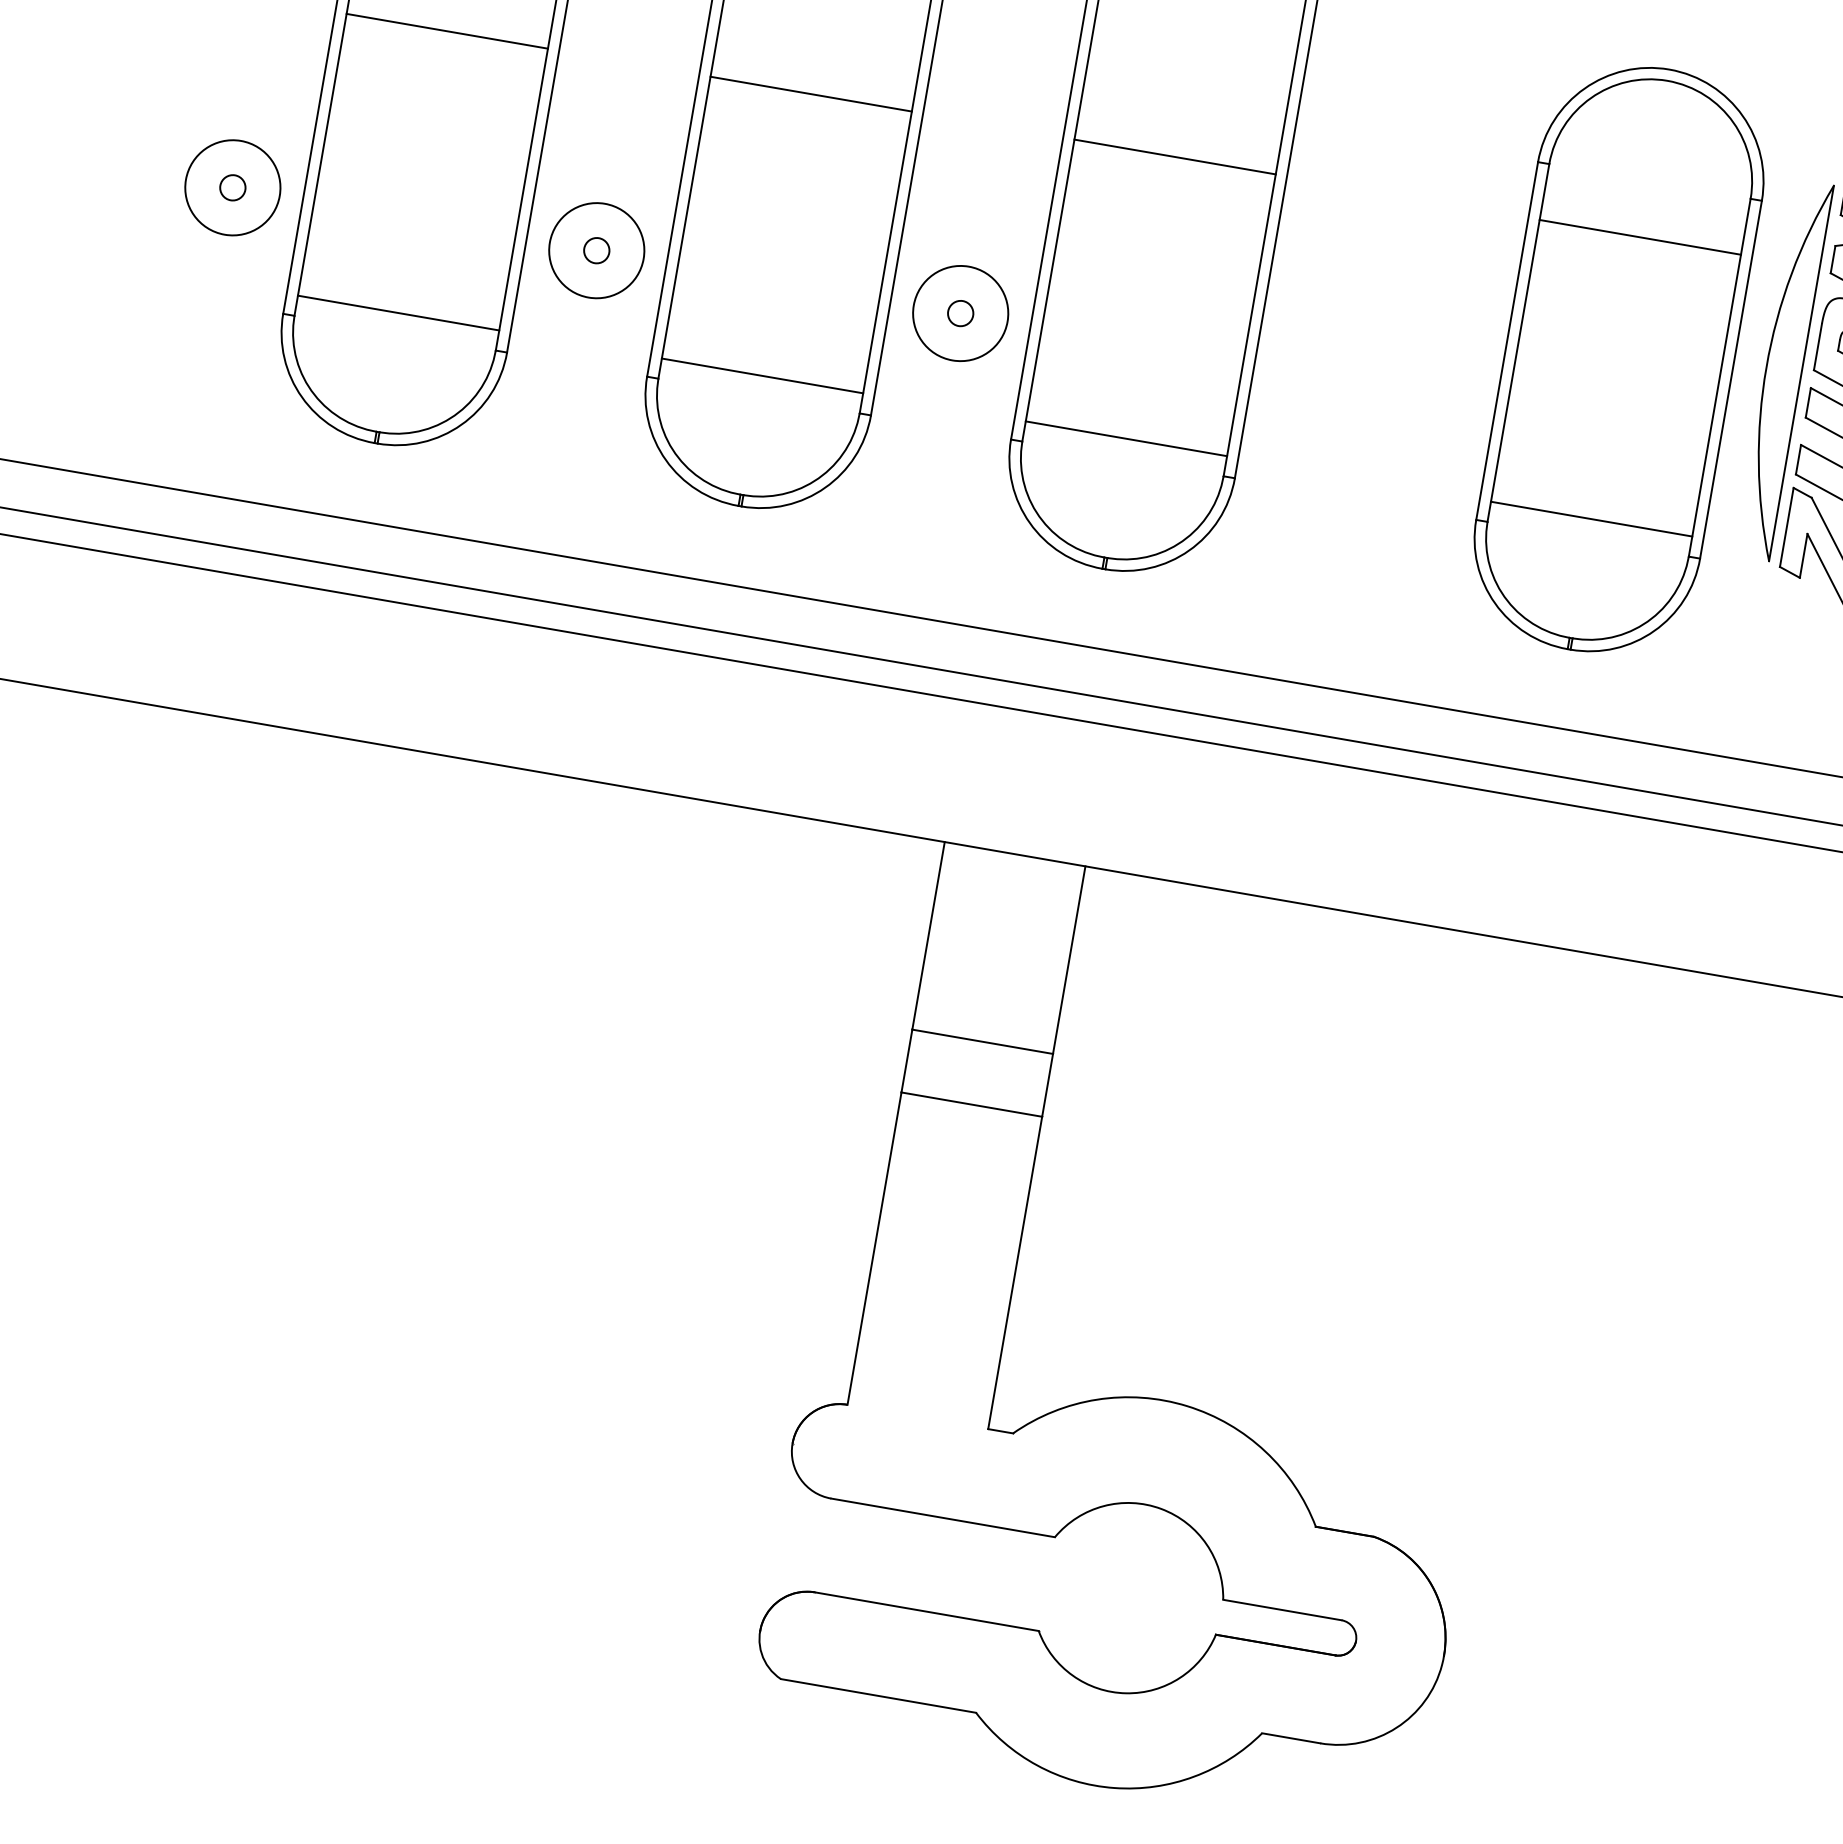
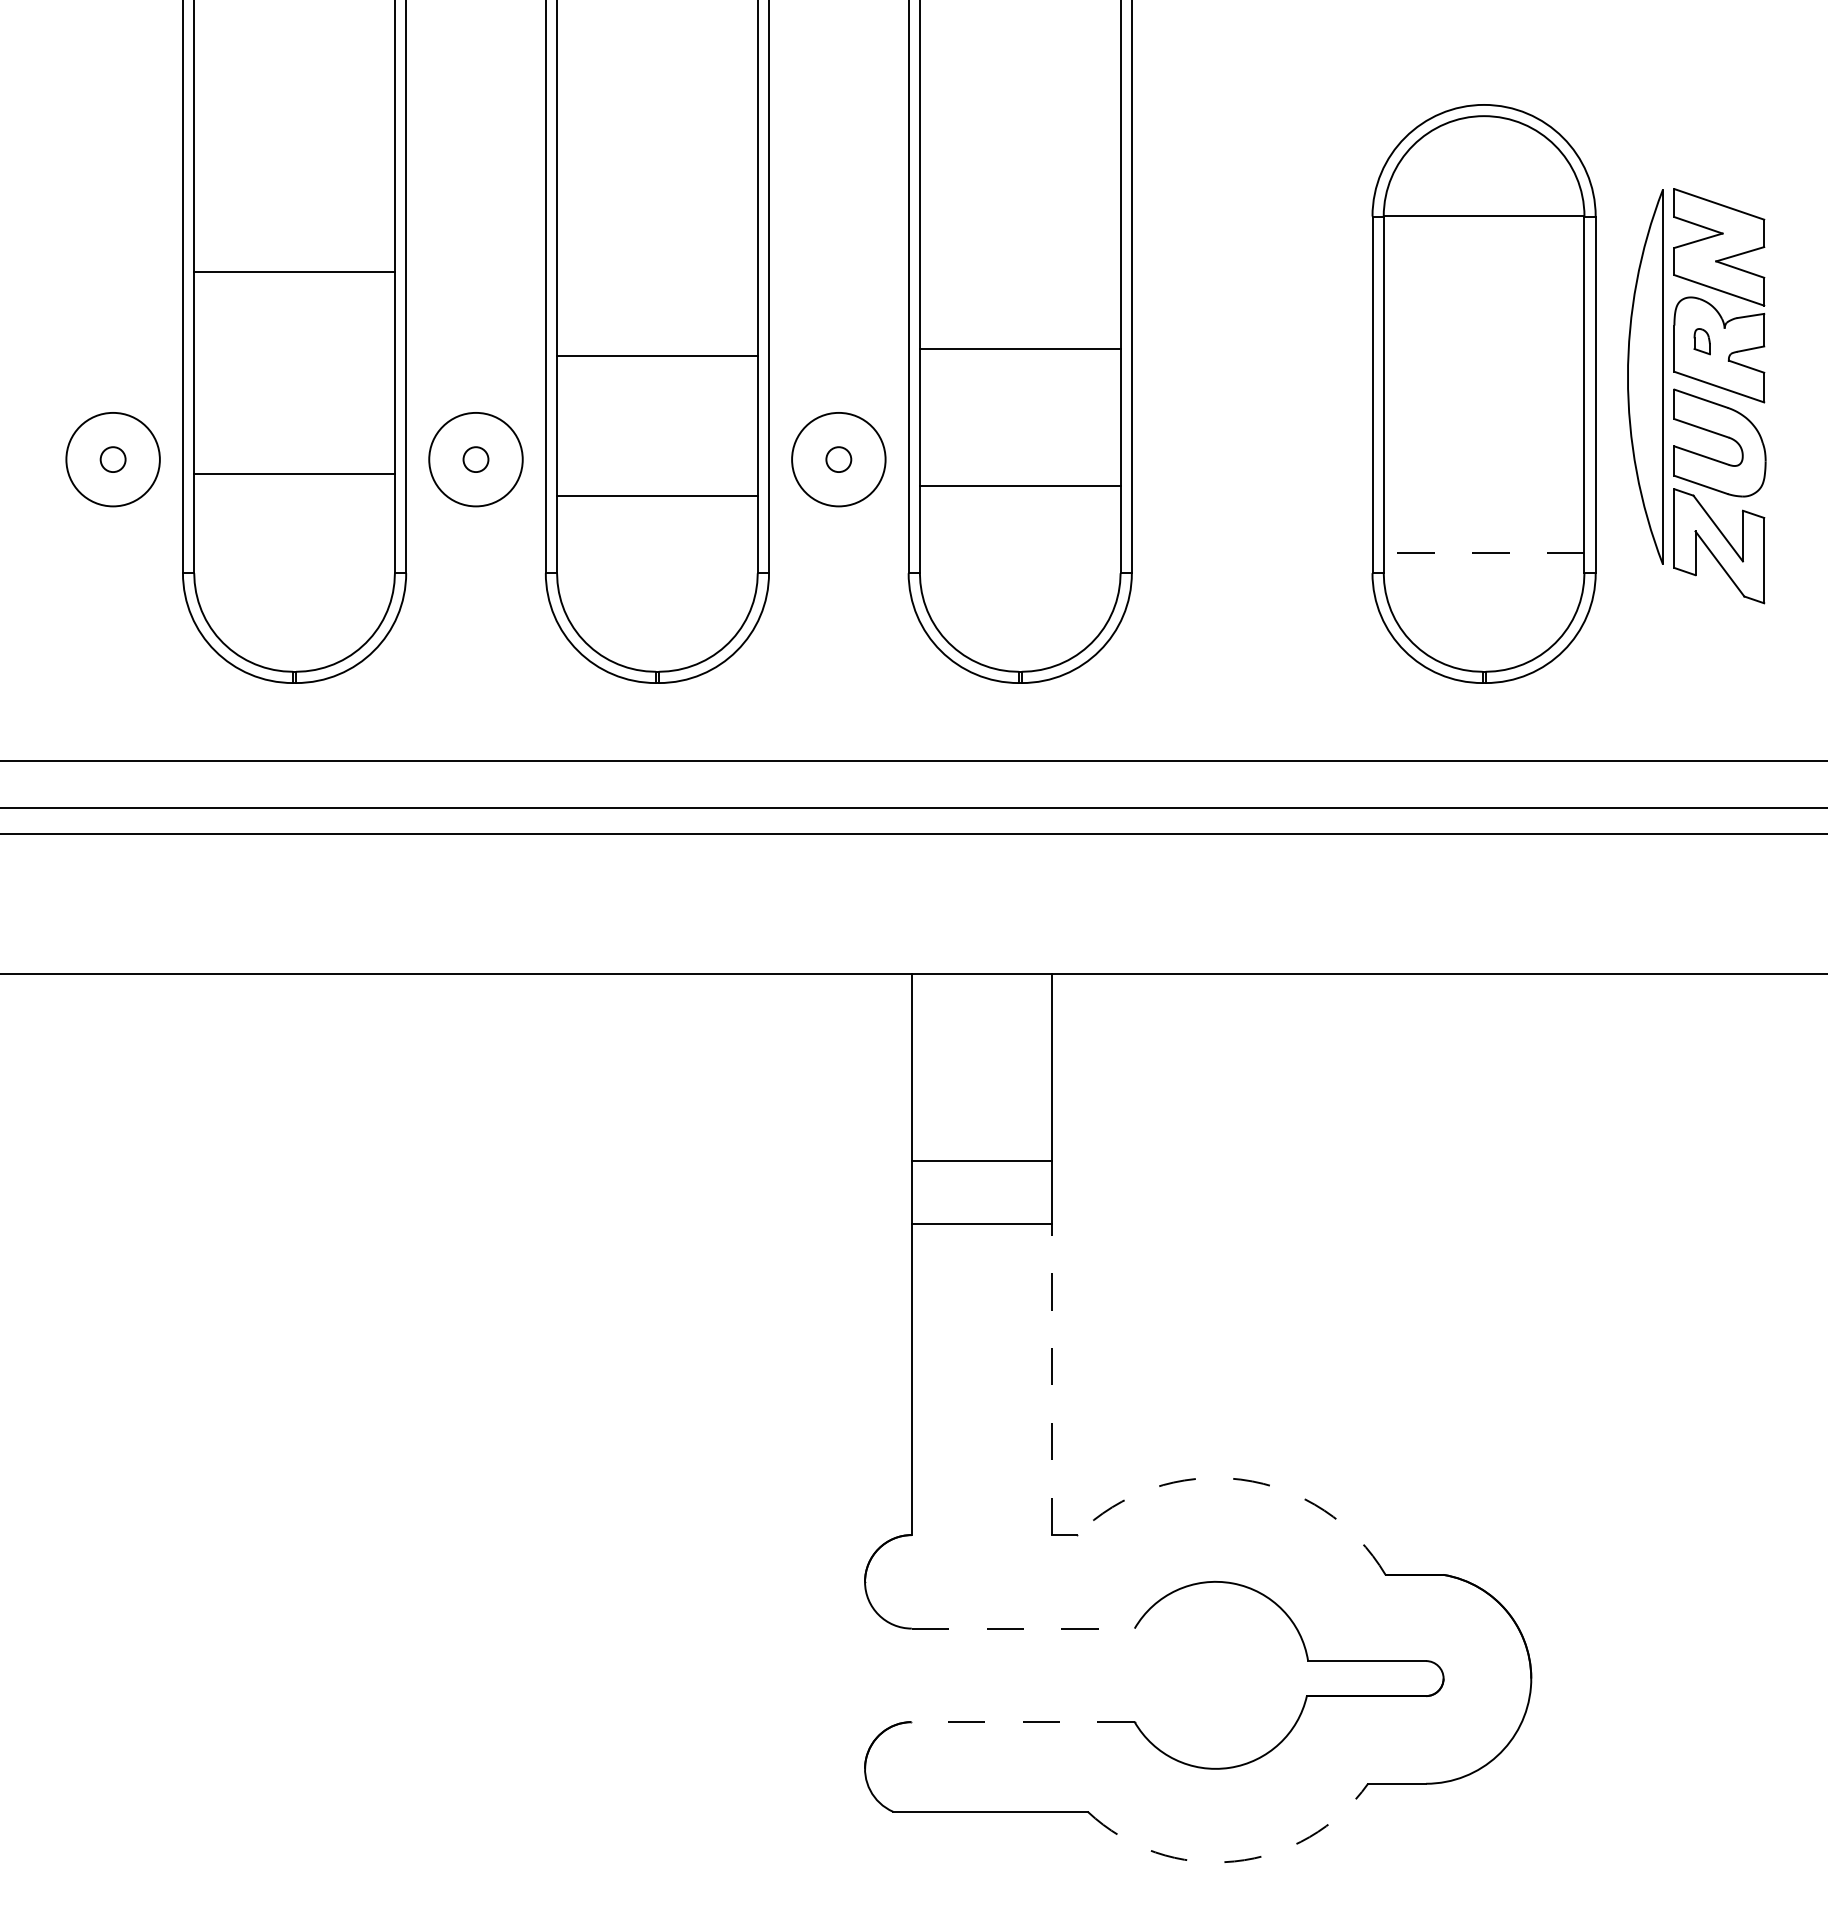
line: (811, 94) -> (657, 356), moved
line: (1174, 157) -> (1019, 349), moved
line: (1639, 237) -> (1483, 216), moved
line: (398, 313) -> (294, 474), moved
line: (762, 376) -> (657, 496), moved
line: (1125, 438) -> (1019, 486), moved
line: (1591, 519) -> (1483, 553), solid -> dashed
line: (1015, 1273) -> (1052, 1379), solid -> dashed
arc: (1186, 1406) -> (1240, 1479), solid -> dashed
line: (943, 1517) -> (1023, 1628), solid -> dashed
line: (926, 1611) -> (1022, 1722), solid -> dashed
arc: (1114, 1788) -> (1234, 1861), solid -> dashed

